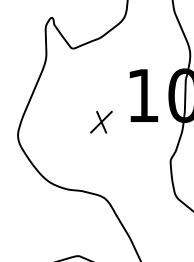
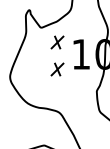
part: (101, 74) -> (57, 42), added

